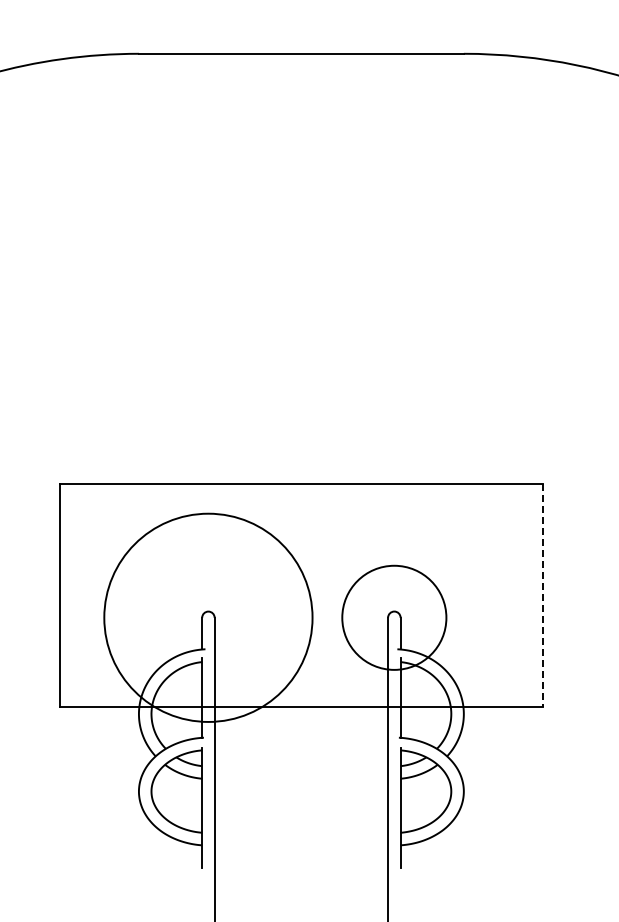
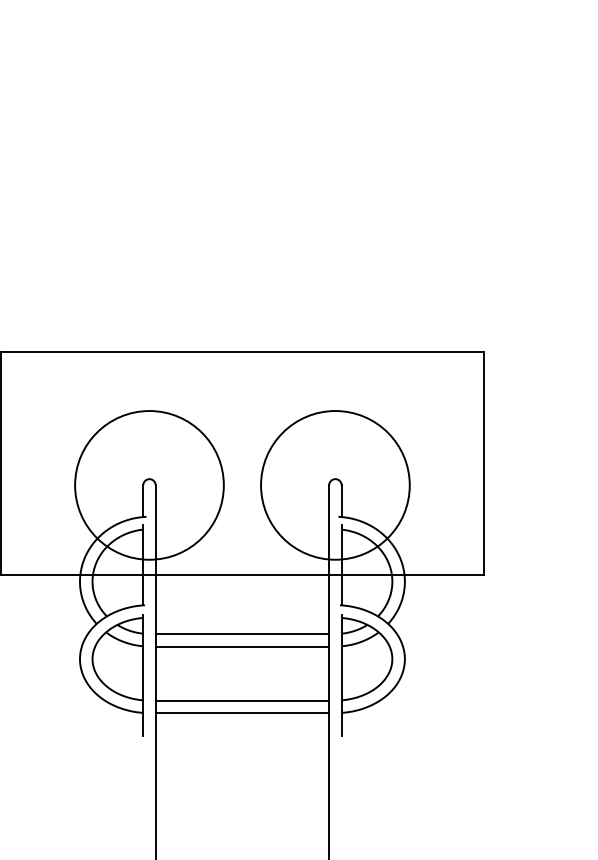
line: (543, 595) -> (484, 463), dashed -> solid
circle: (208, 617) -> (149, 485), size x0.71
circle: (393, 617) -> (334, 485), size x1.43
line: (301, 766) -> (242, 634), added
line: (301, 779) -> (242, 647), added
line: (301, 833) -> (242, 701), added
line: (301, 845) -> (242, 713), added

